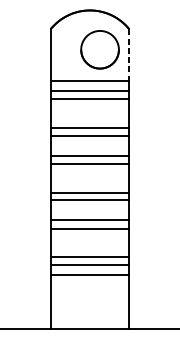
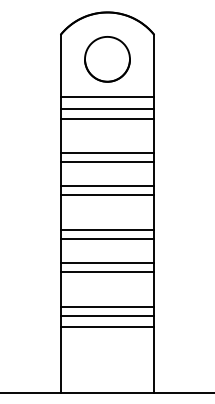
part: (100, 49) -> (107, 59), moved
line: (129, 54) -> (154, 65), dashed -> solid

